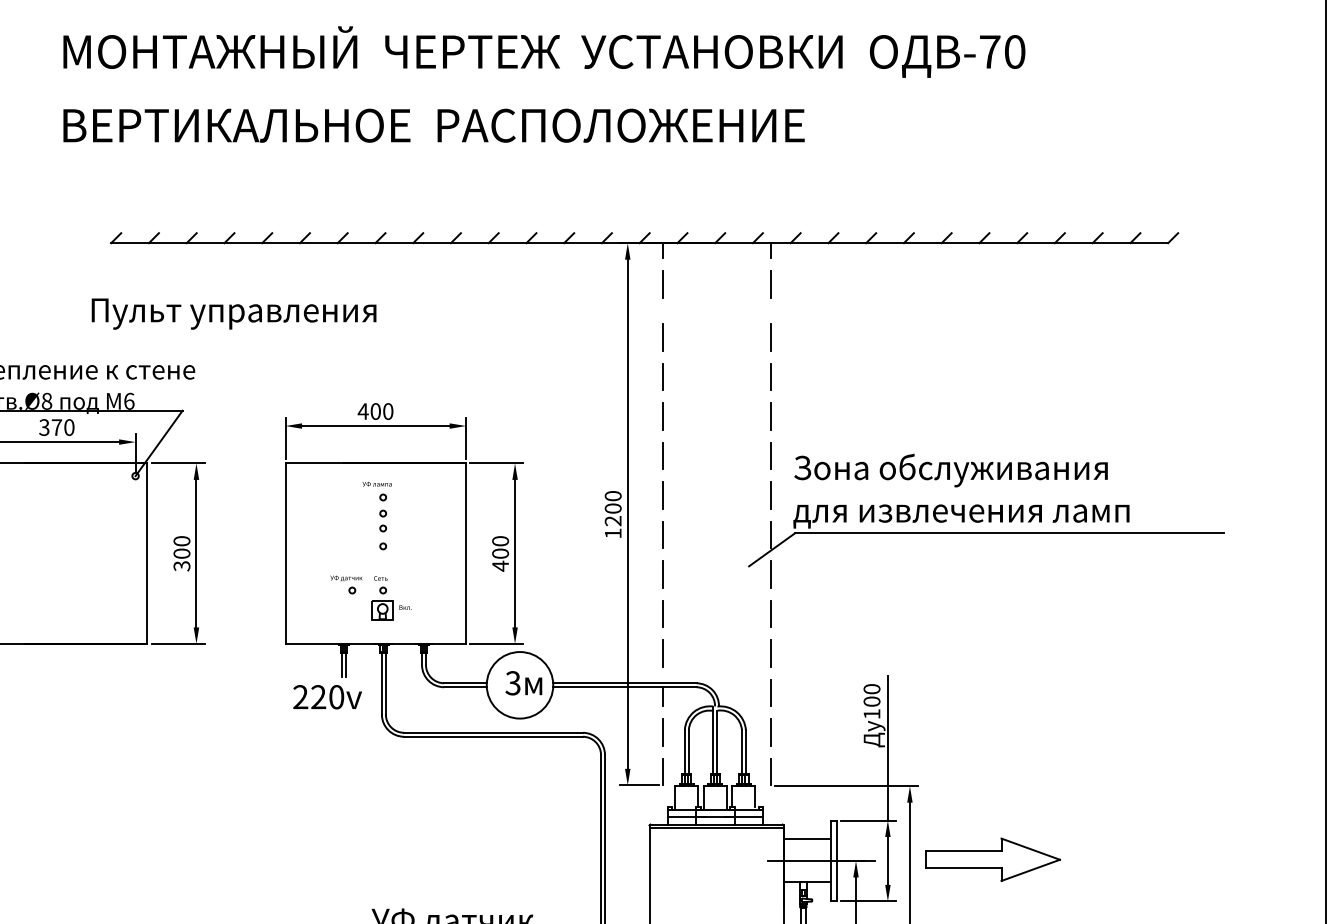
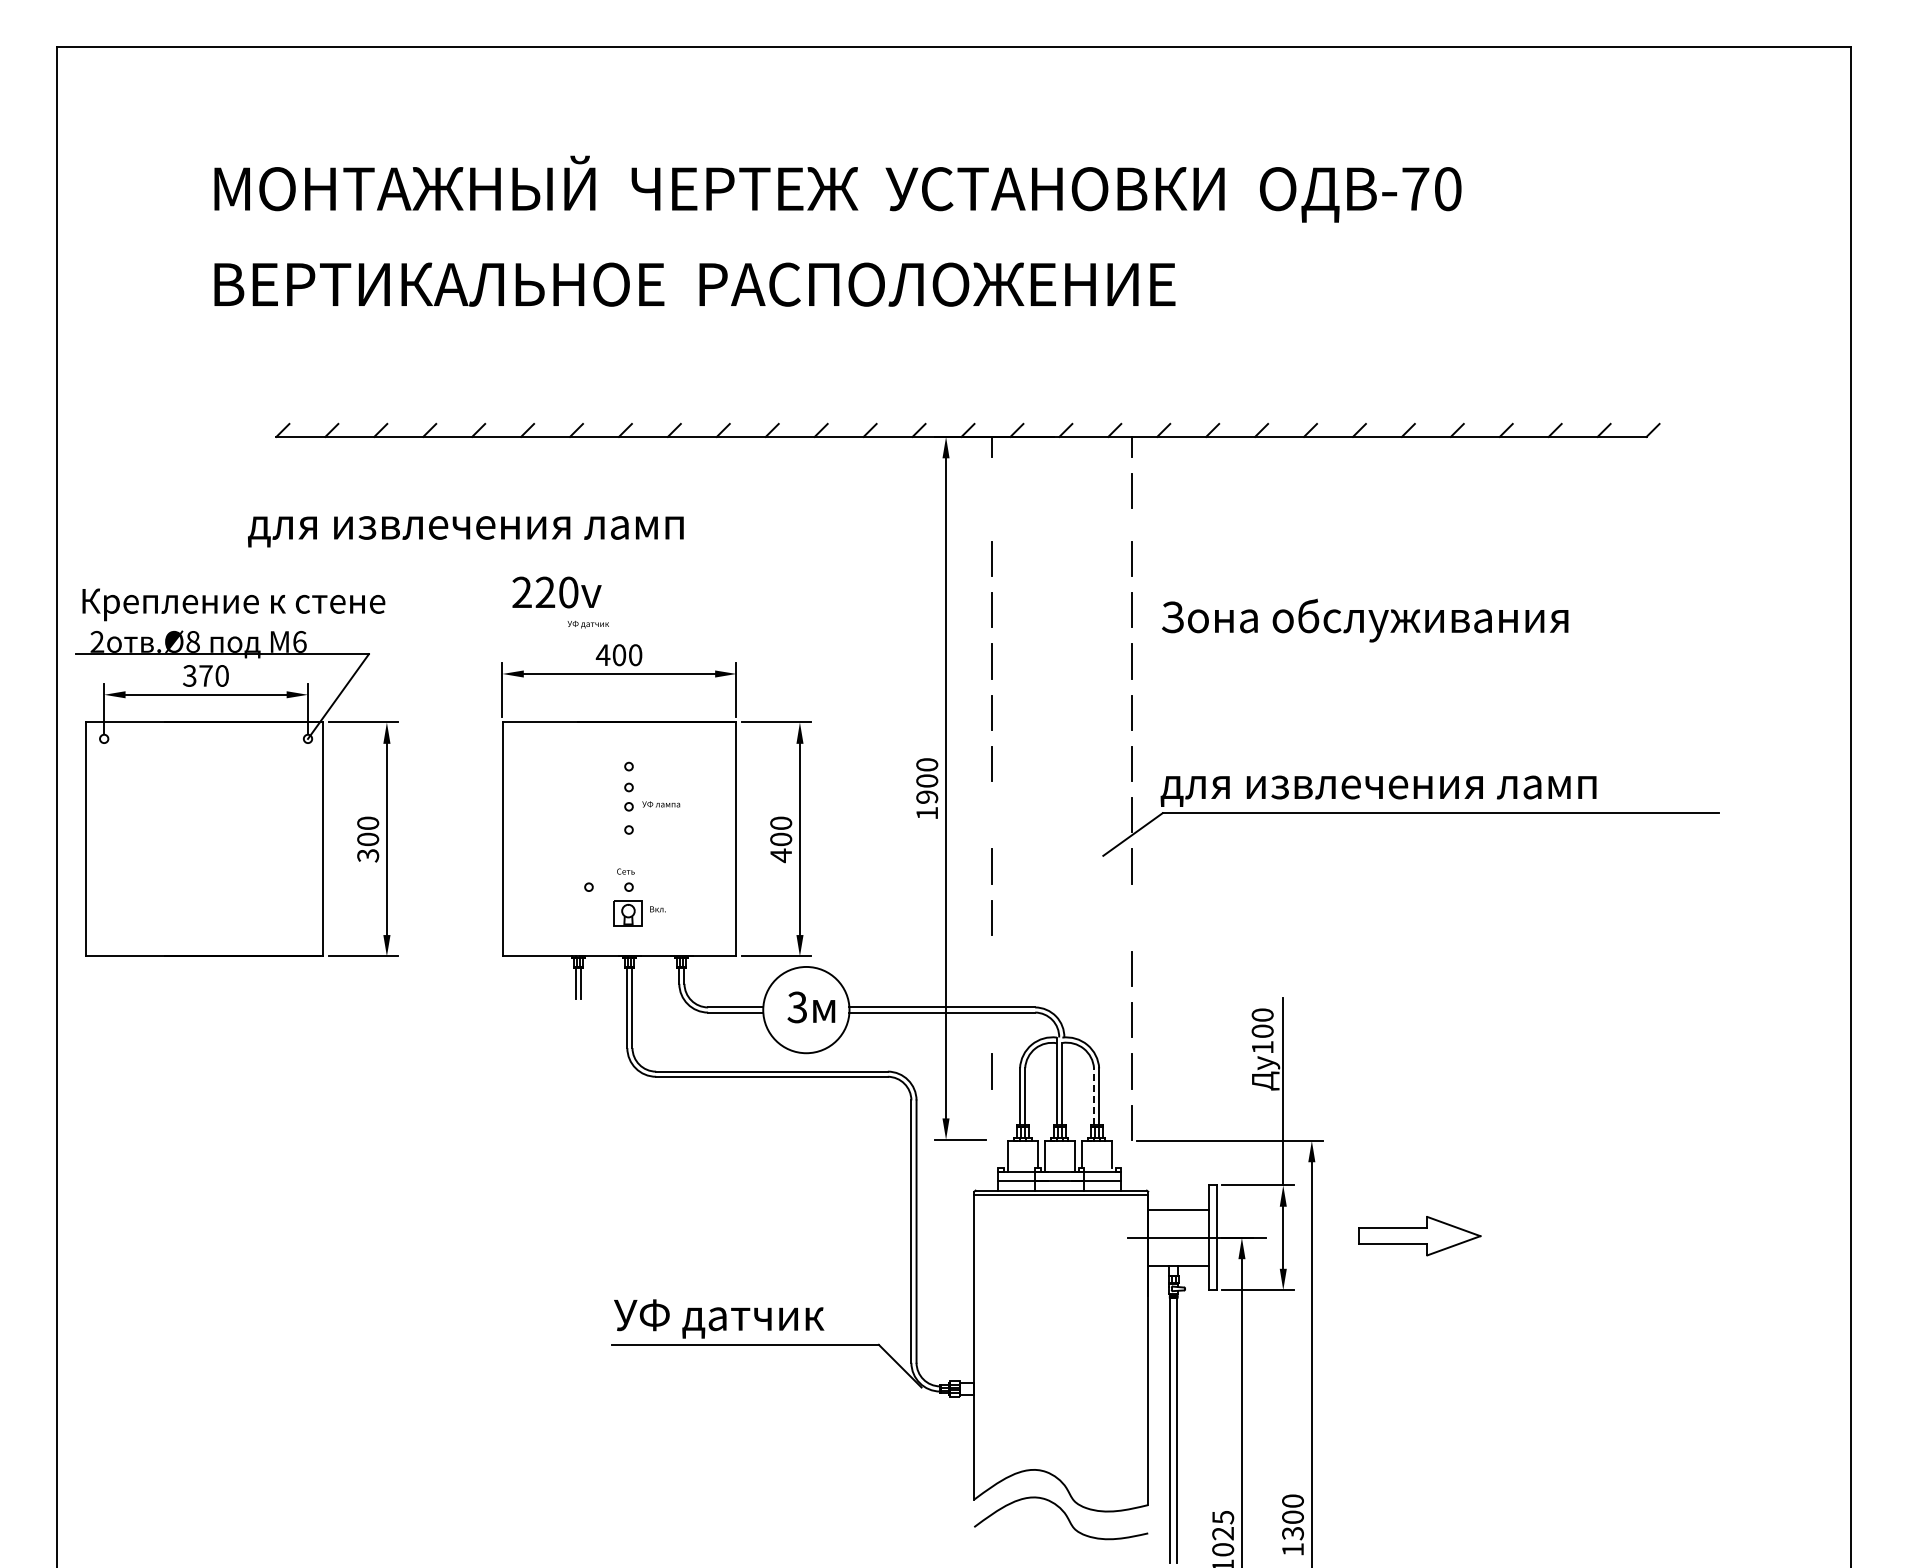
line: (662, 284) -> (991, 490), removed
text: (257, 313) -> (465, 528), Пульт управления -> для извлечения ламп
text: (951, 470) -> (1365, 620), moved
text: (377, 484) -> (661, 804), moved
text: (613, 520) -> (927, 796), 1200 -> 1900
line: (662, 535) -> (991, 815), removed
text: (345, 578) -> (587, 624), moved
line: (771, 613) -> (1132, 917), removed
line: (662, 653) -> (991, 968), removed
line: (662, 696) -> (991, 1024), removed
text: (327, 697) -> (556, 592), moved
line: (742, 751) -> (1094, 1096), solid -> dashed
line: (662, 772) -> (991, 1122), removed
part: (992, 859) -> (1419, 1235), size x0.7

